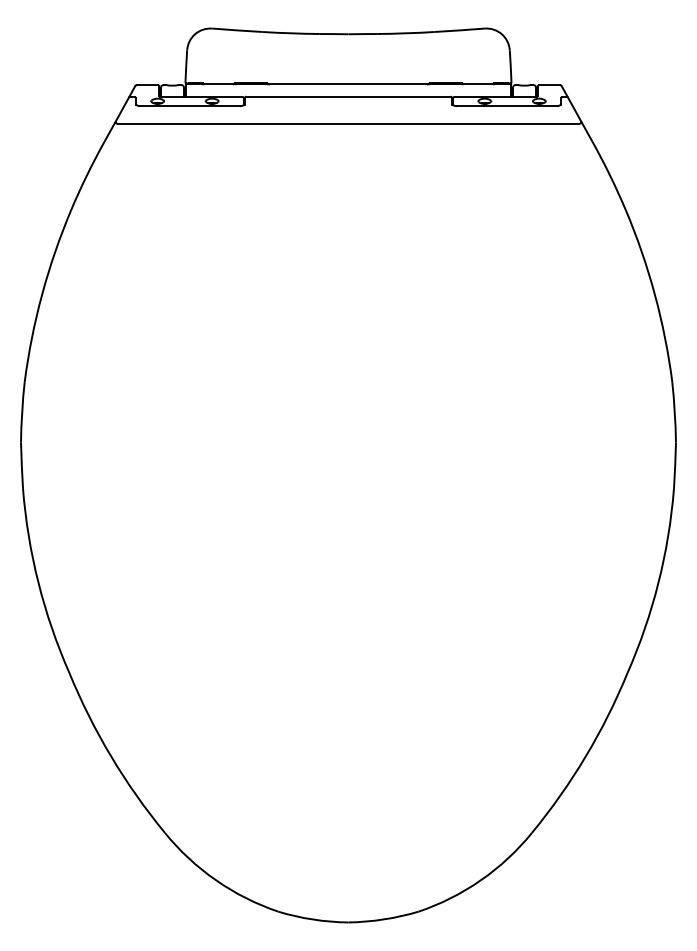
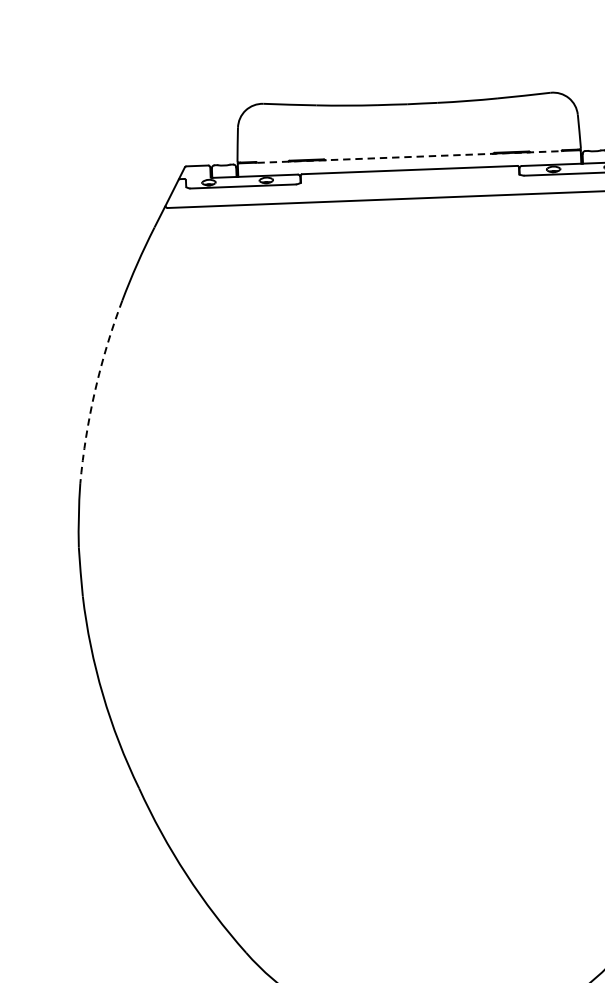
line: (348, 84) -> (409, 157), solid -> dashed
arc: (42, 294) -> (95, 390), solid -> dashed

